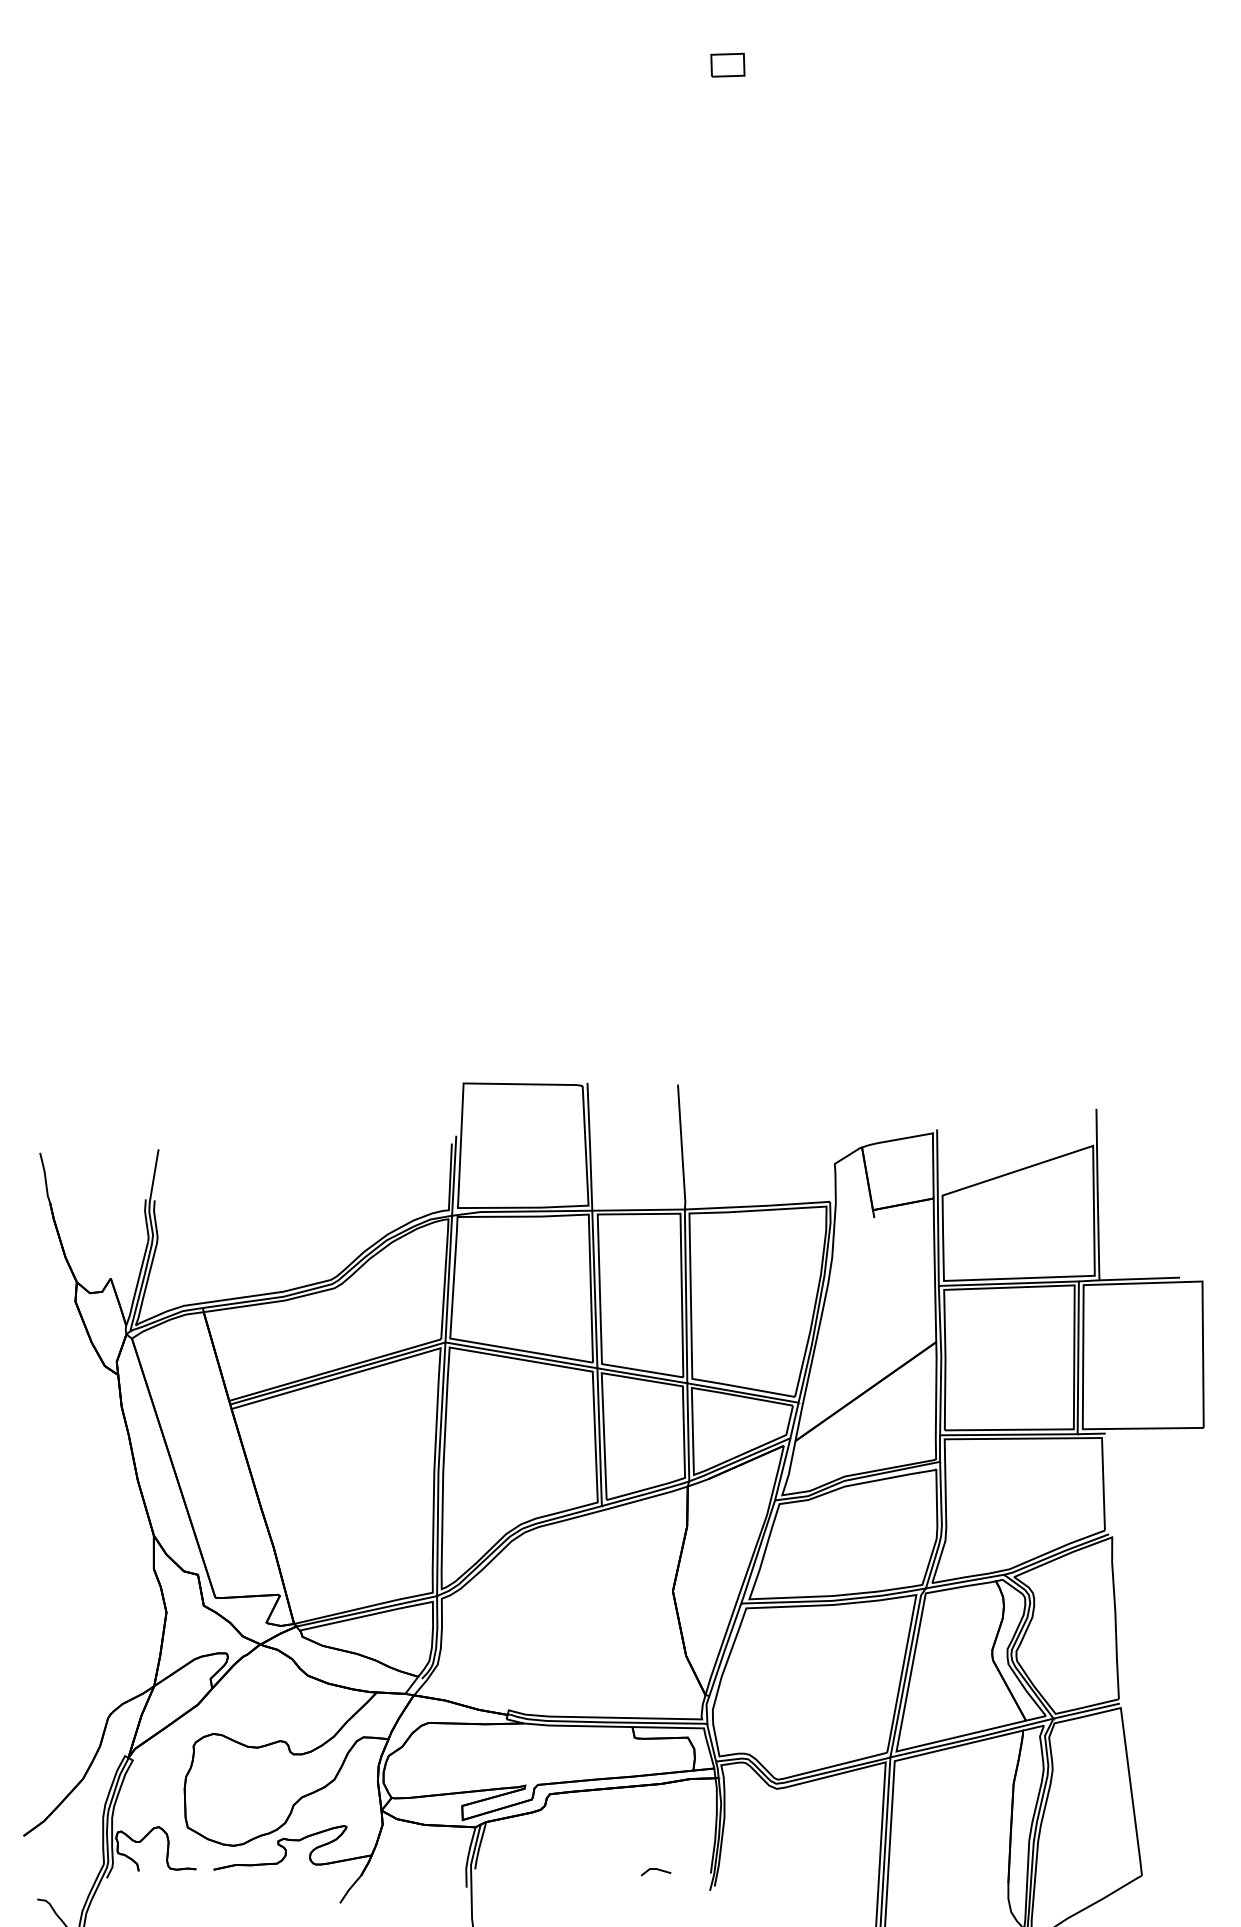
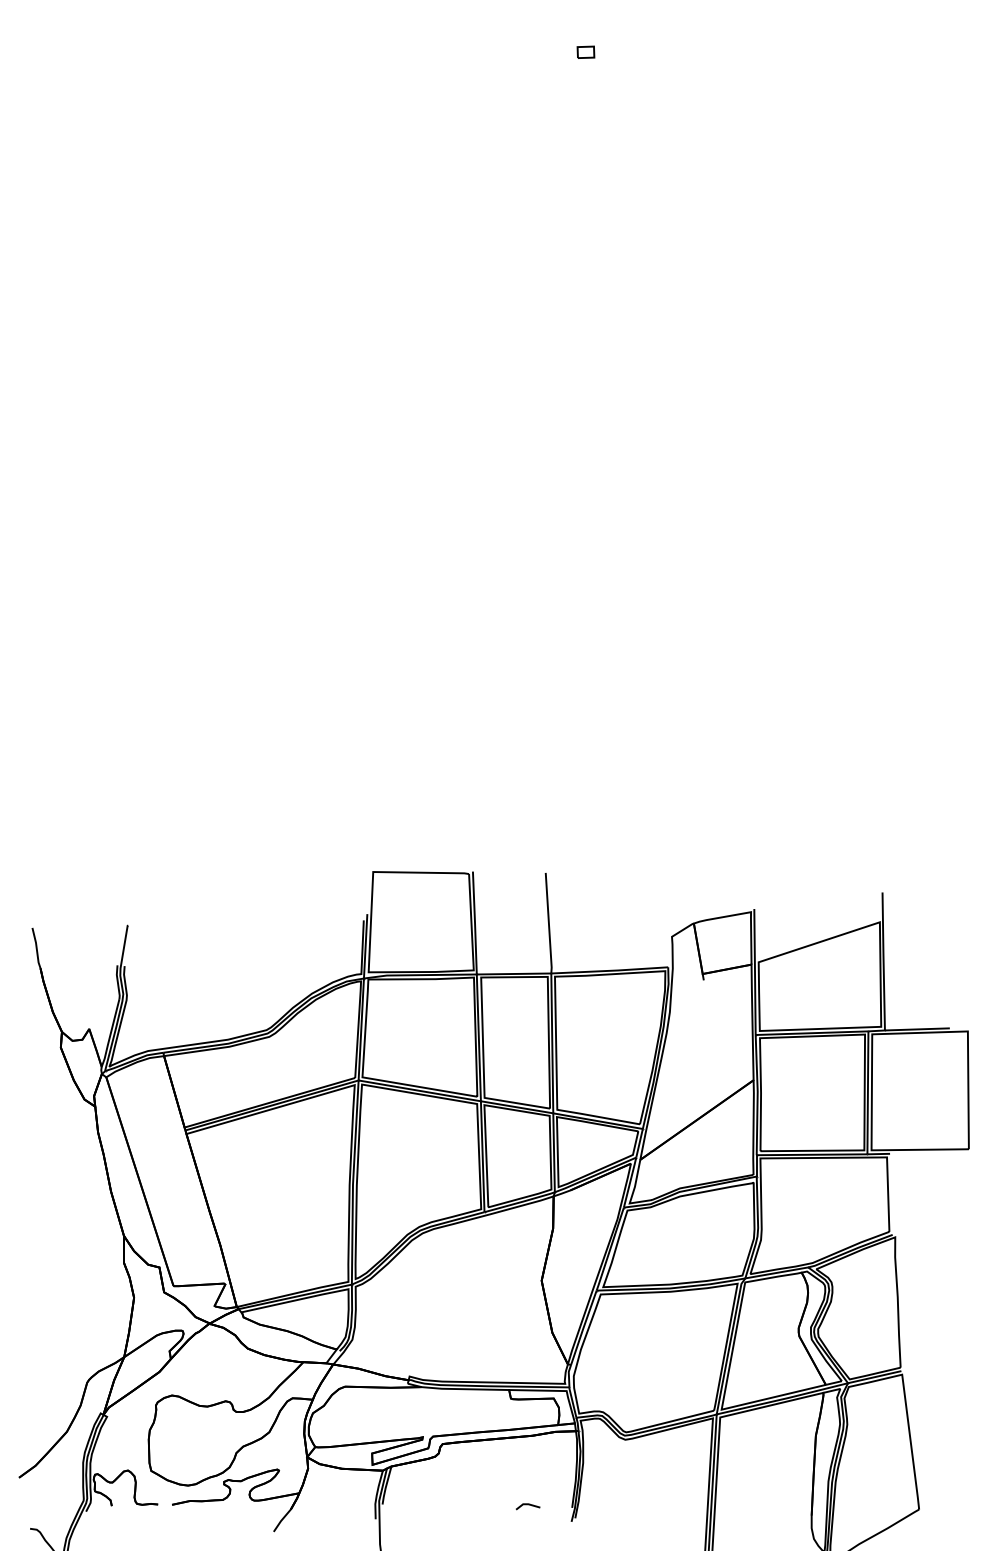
part: (727, 64) -> (585, 51), size x0.62

